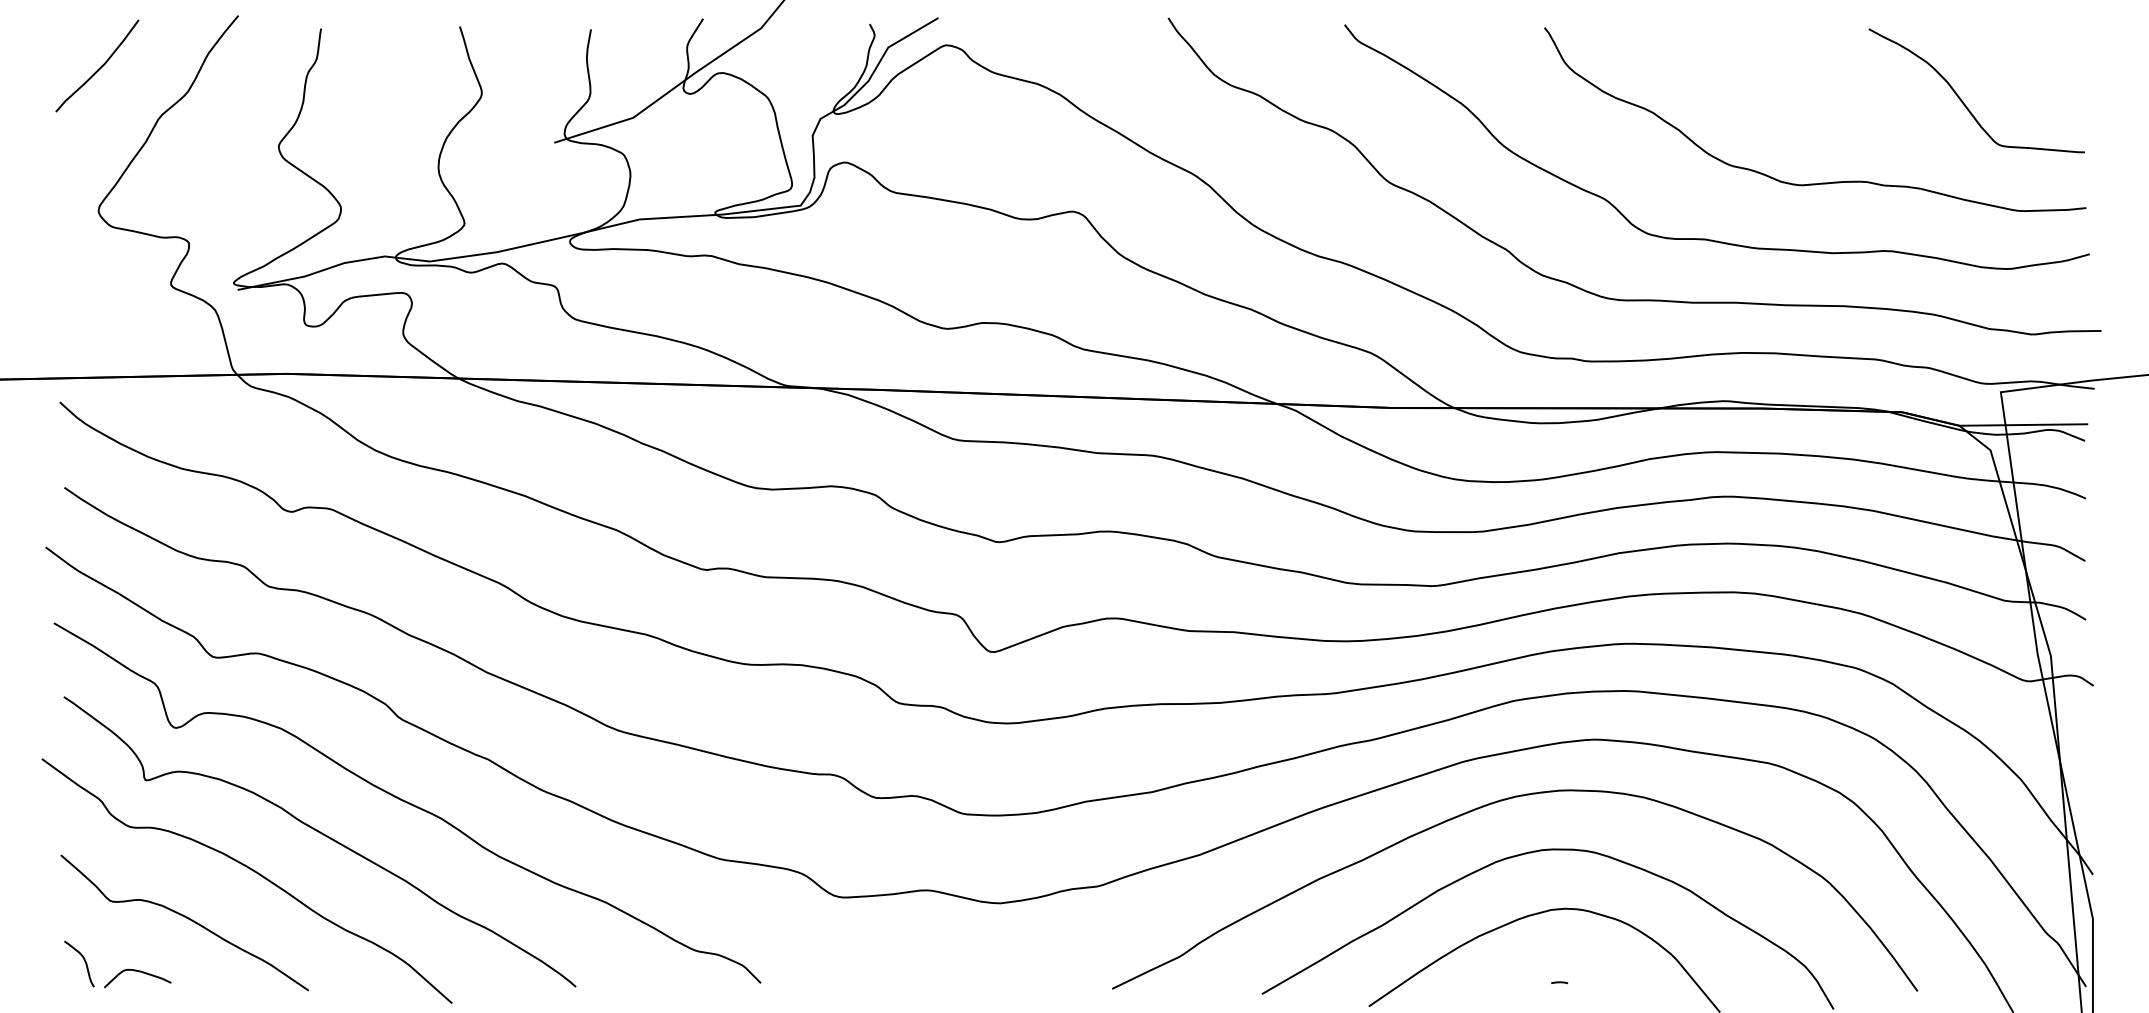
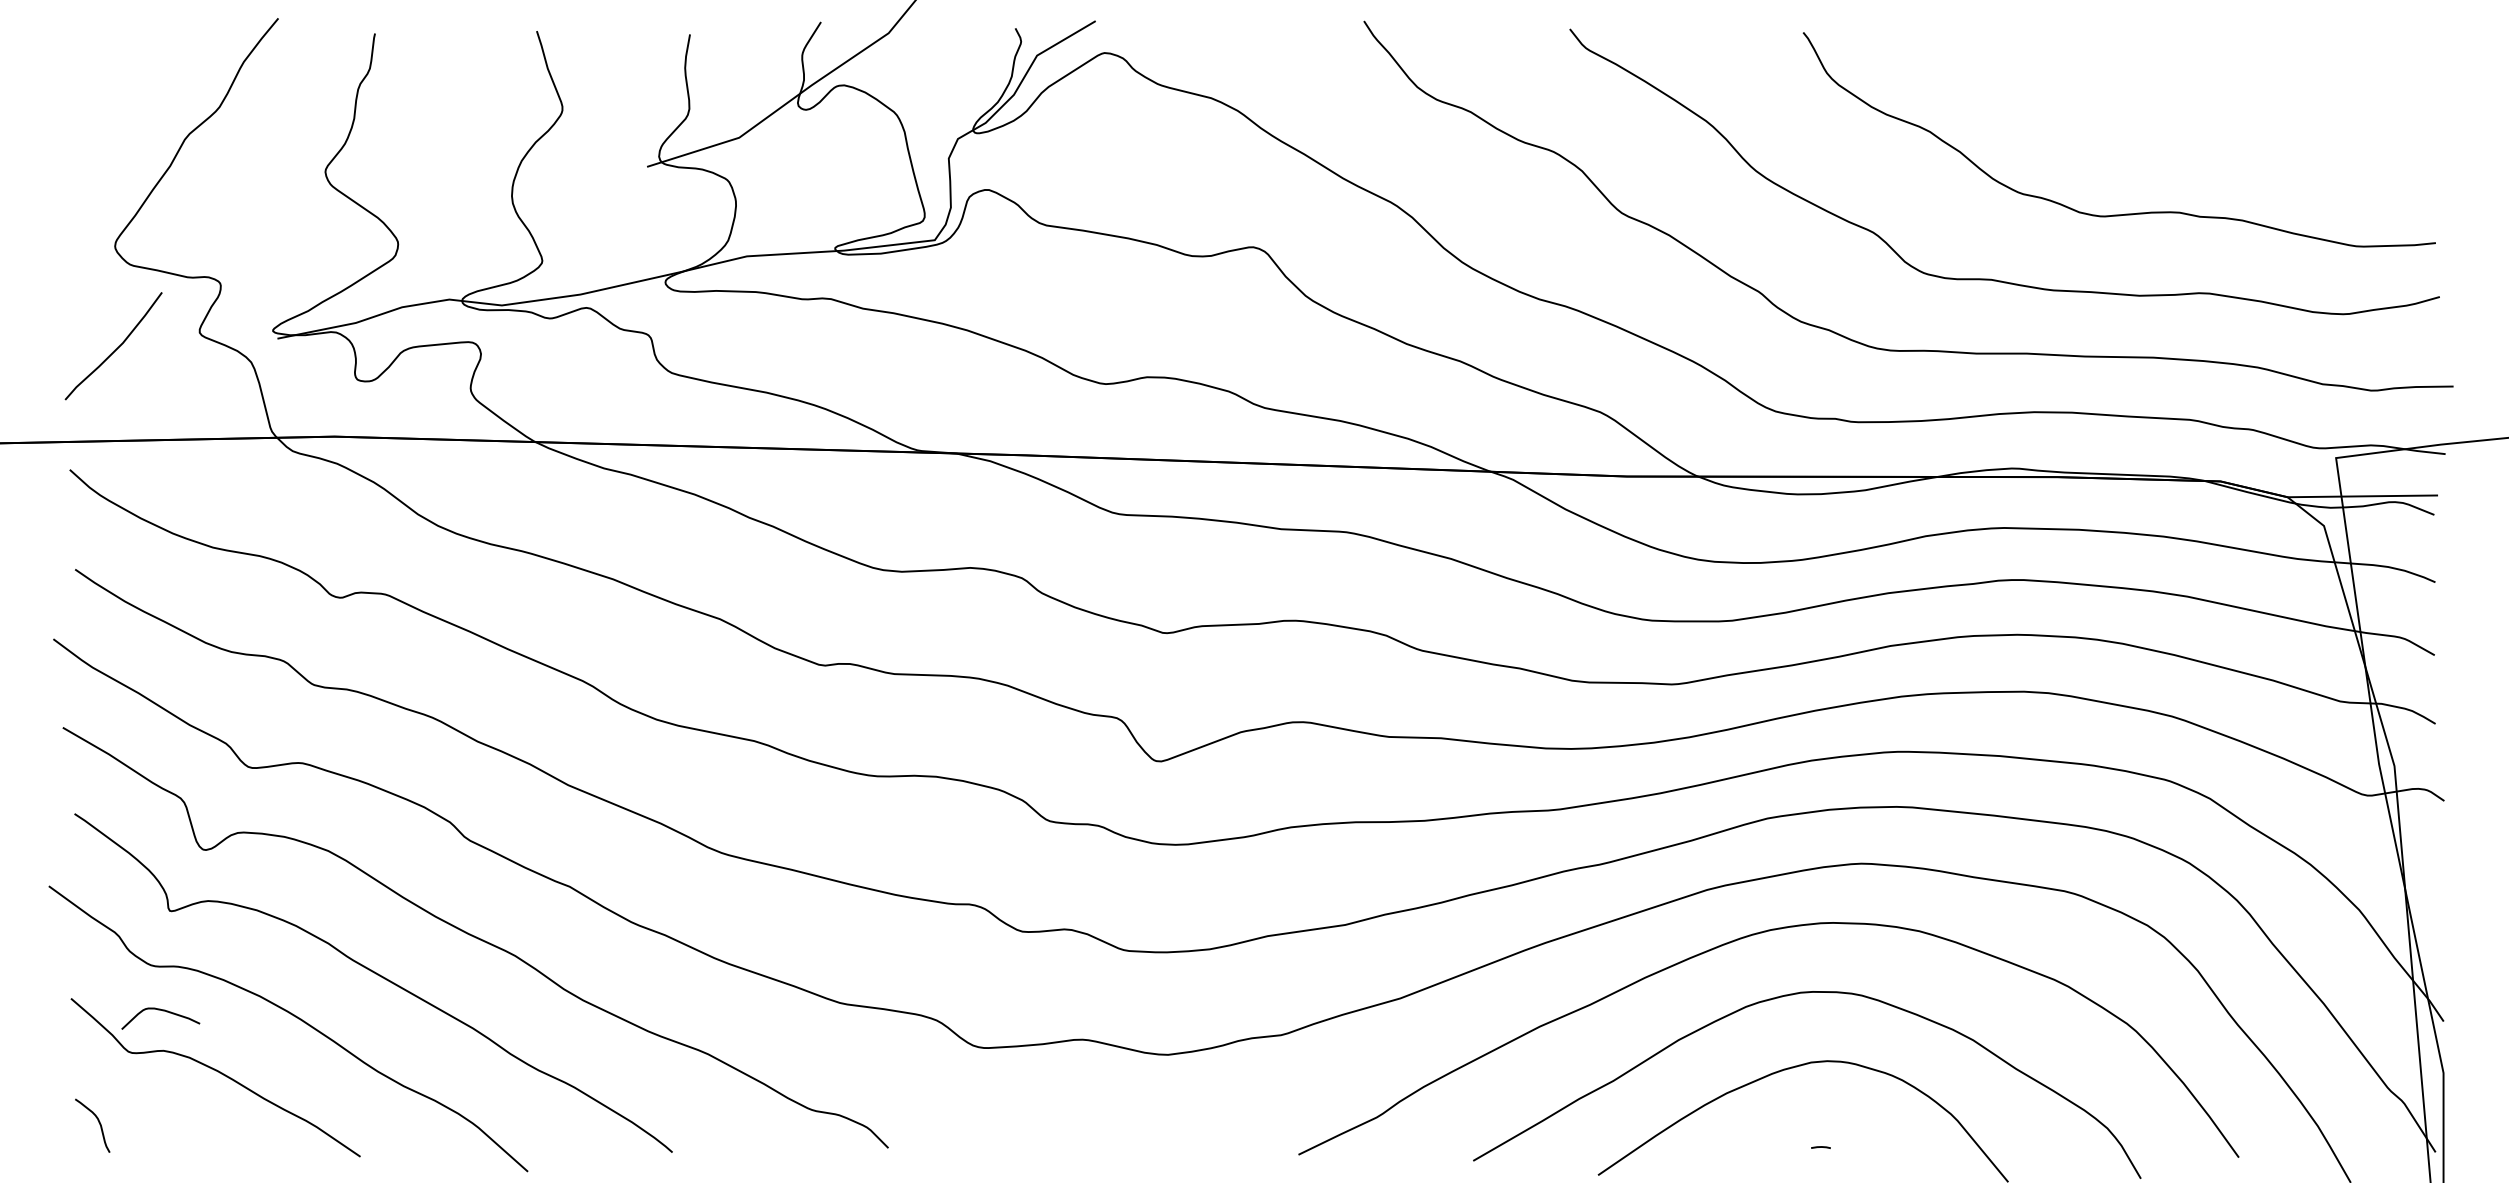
curve: (99, 67) -> (116, 348), moved
curve: (1961, 99) -> (2290, 116), removed
curve: (139, 972) -> (162, 1011), moved

